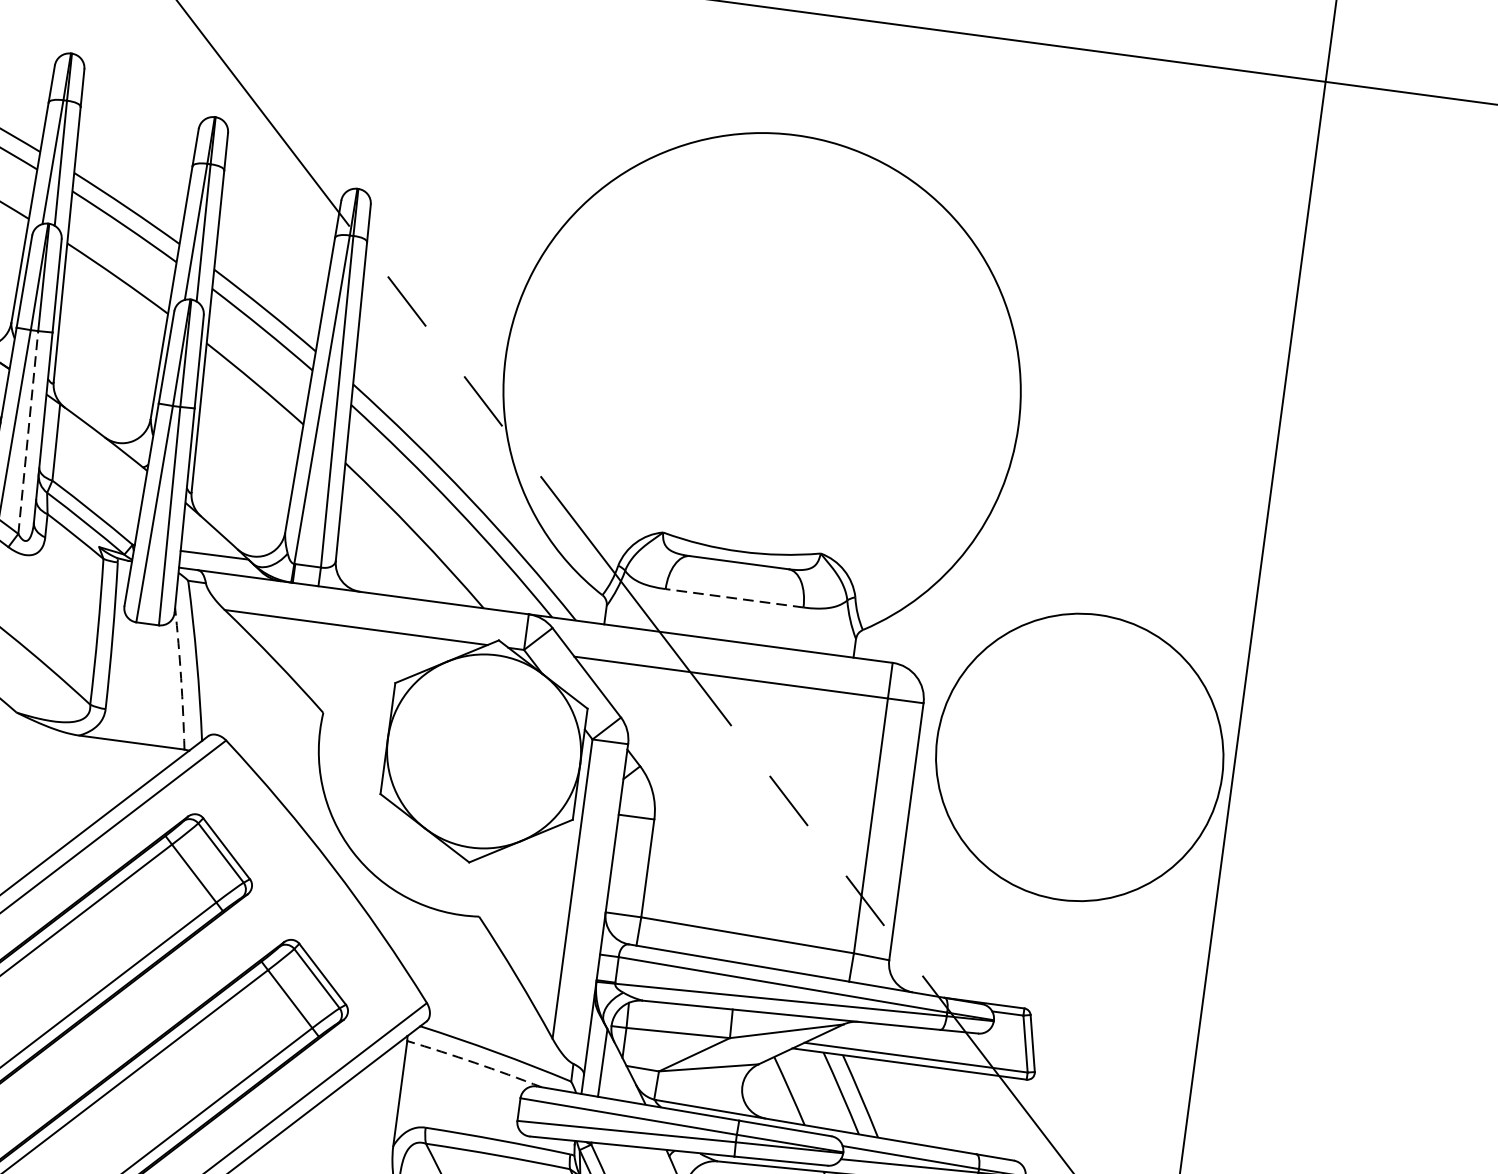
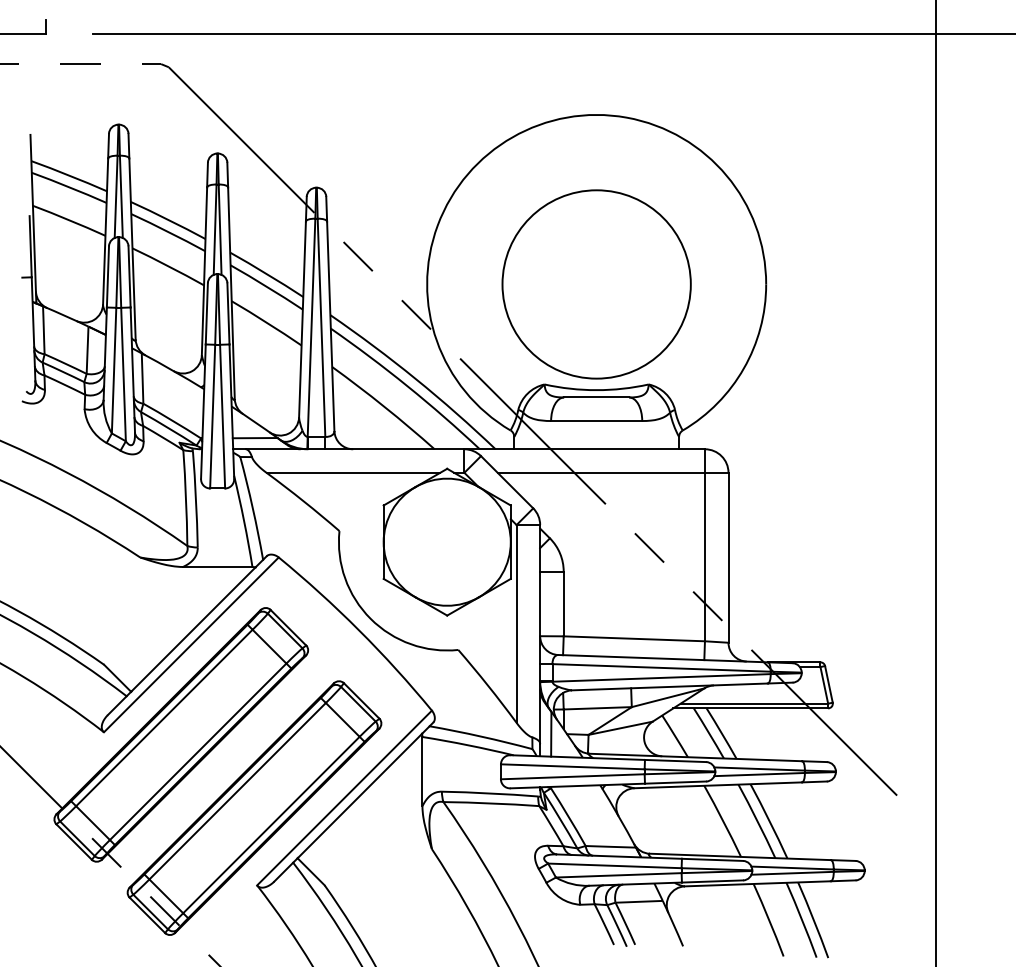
line: (28, 432) -> (123, 374), dashed -> solid
line: (734, 598) -> (596, 421), dashed -> solid
arc: (181, 679) -> (244, 521), dashed -> solid
circle: (1079, 757) -> (596, 284), moved
arc: (475, 1063) -> (468, 745), dashed -> solid

